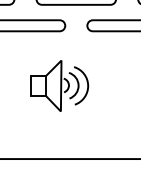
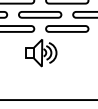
part: (60, 86) -> (41, 53), moved

